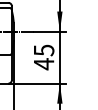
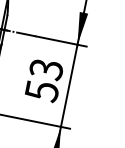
text: (43, 57) -> (43, 80), 45 -> 53

